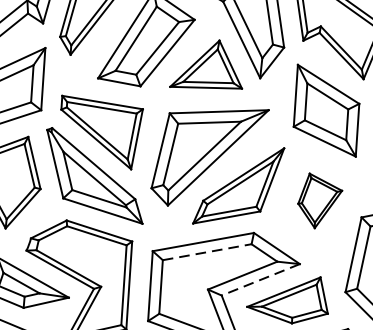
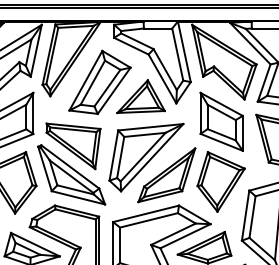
part: (319, 200) -> (220, 181), size x1.67
line: (207, 252) -> (149, 220), dashed -> solid
line: (260, 280) -> (185, 236), dashed -> solid

